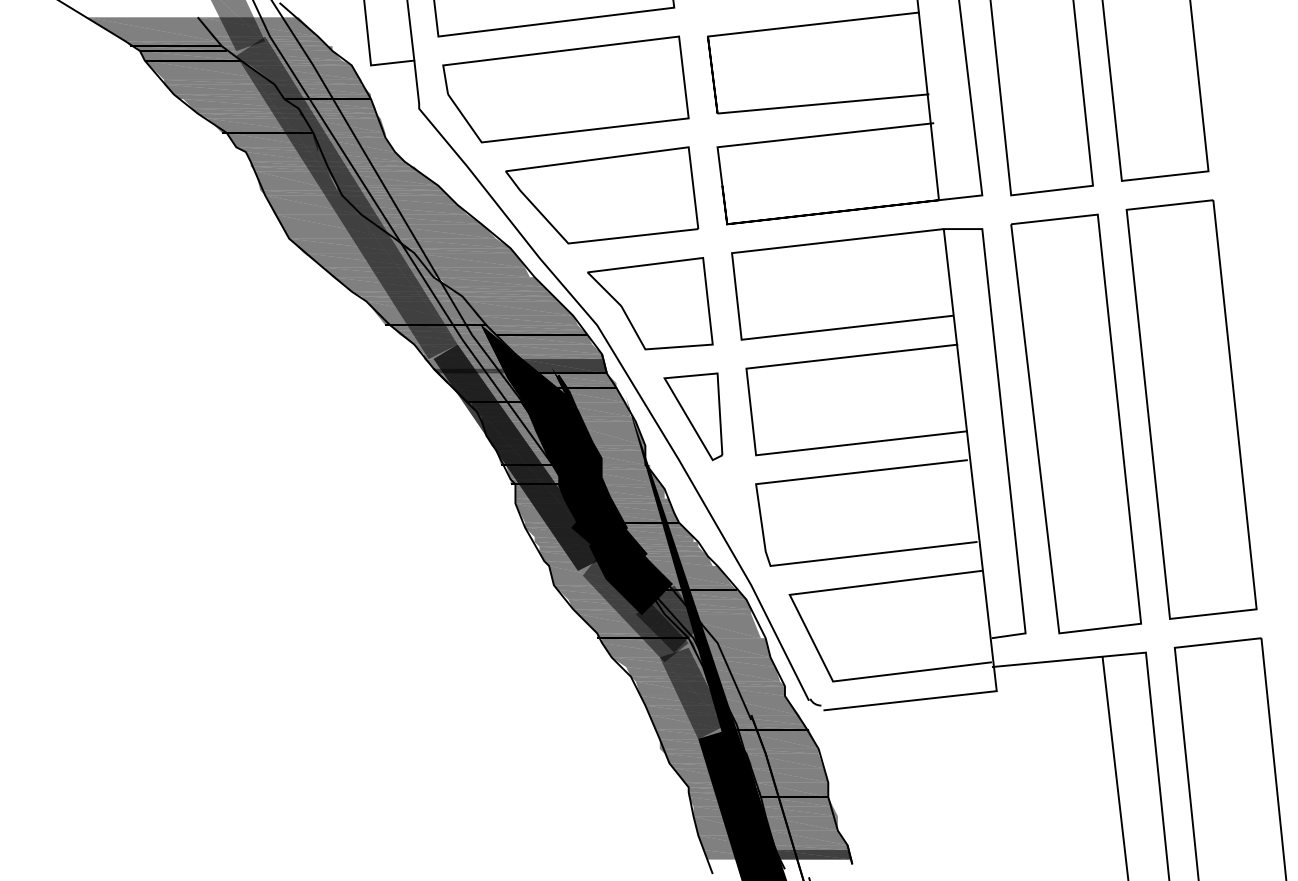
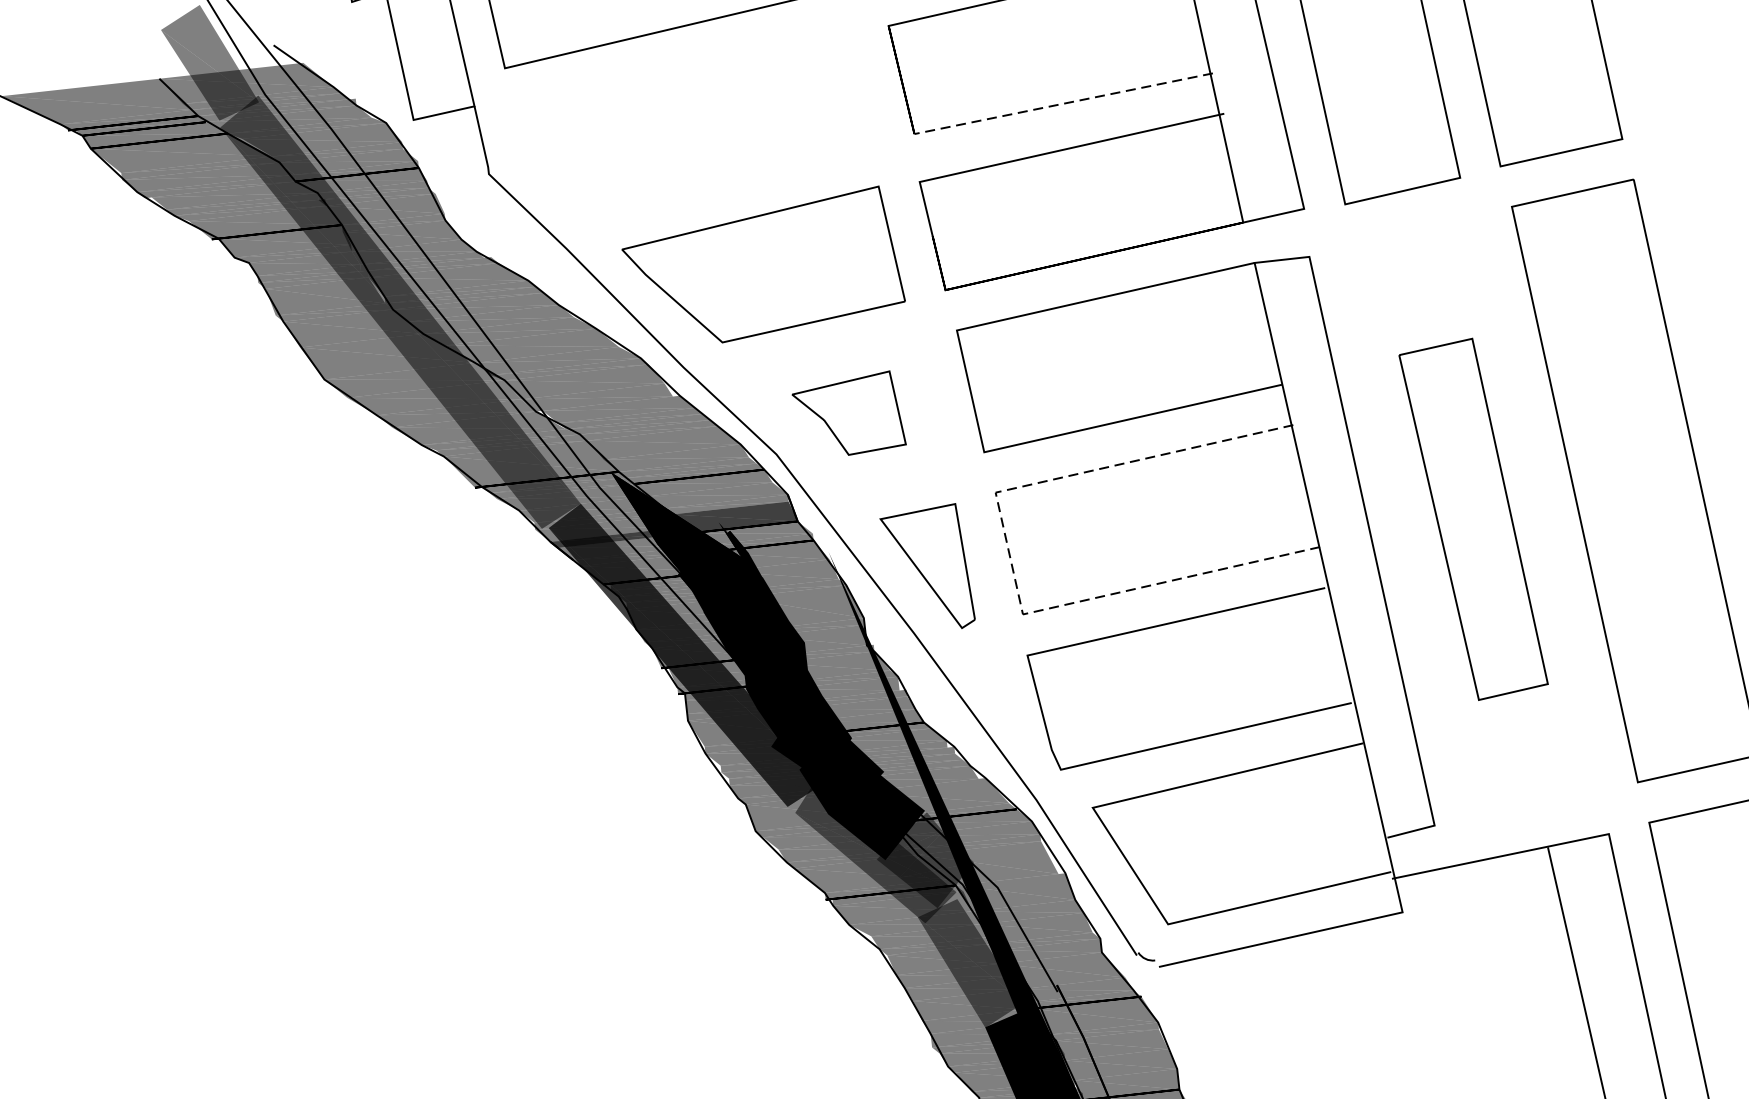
part: (565, 89) -> (694, 123), removed
line: (822, 103) -> (1062, 103), solid -> dashed
part: (650, 303) -> (848, 414), size x0.6
line: (751, 411) -> (1009, 552), solid -> dashed
part: (1075, 423) -> (1472, 518), size x0.6

